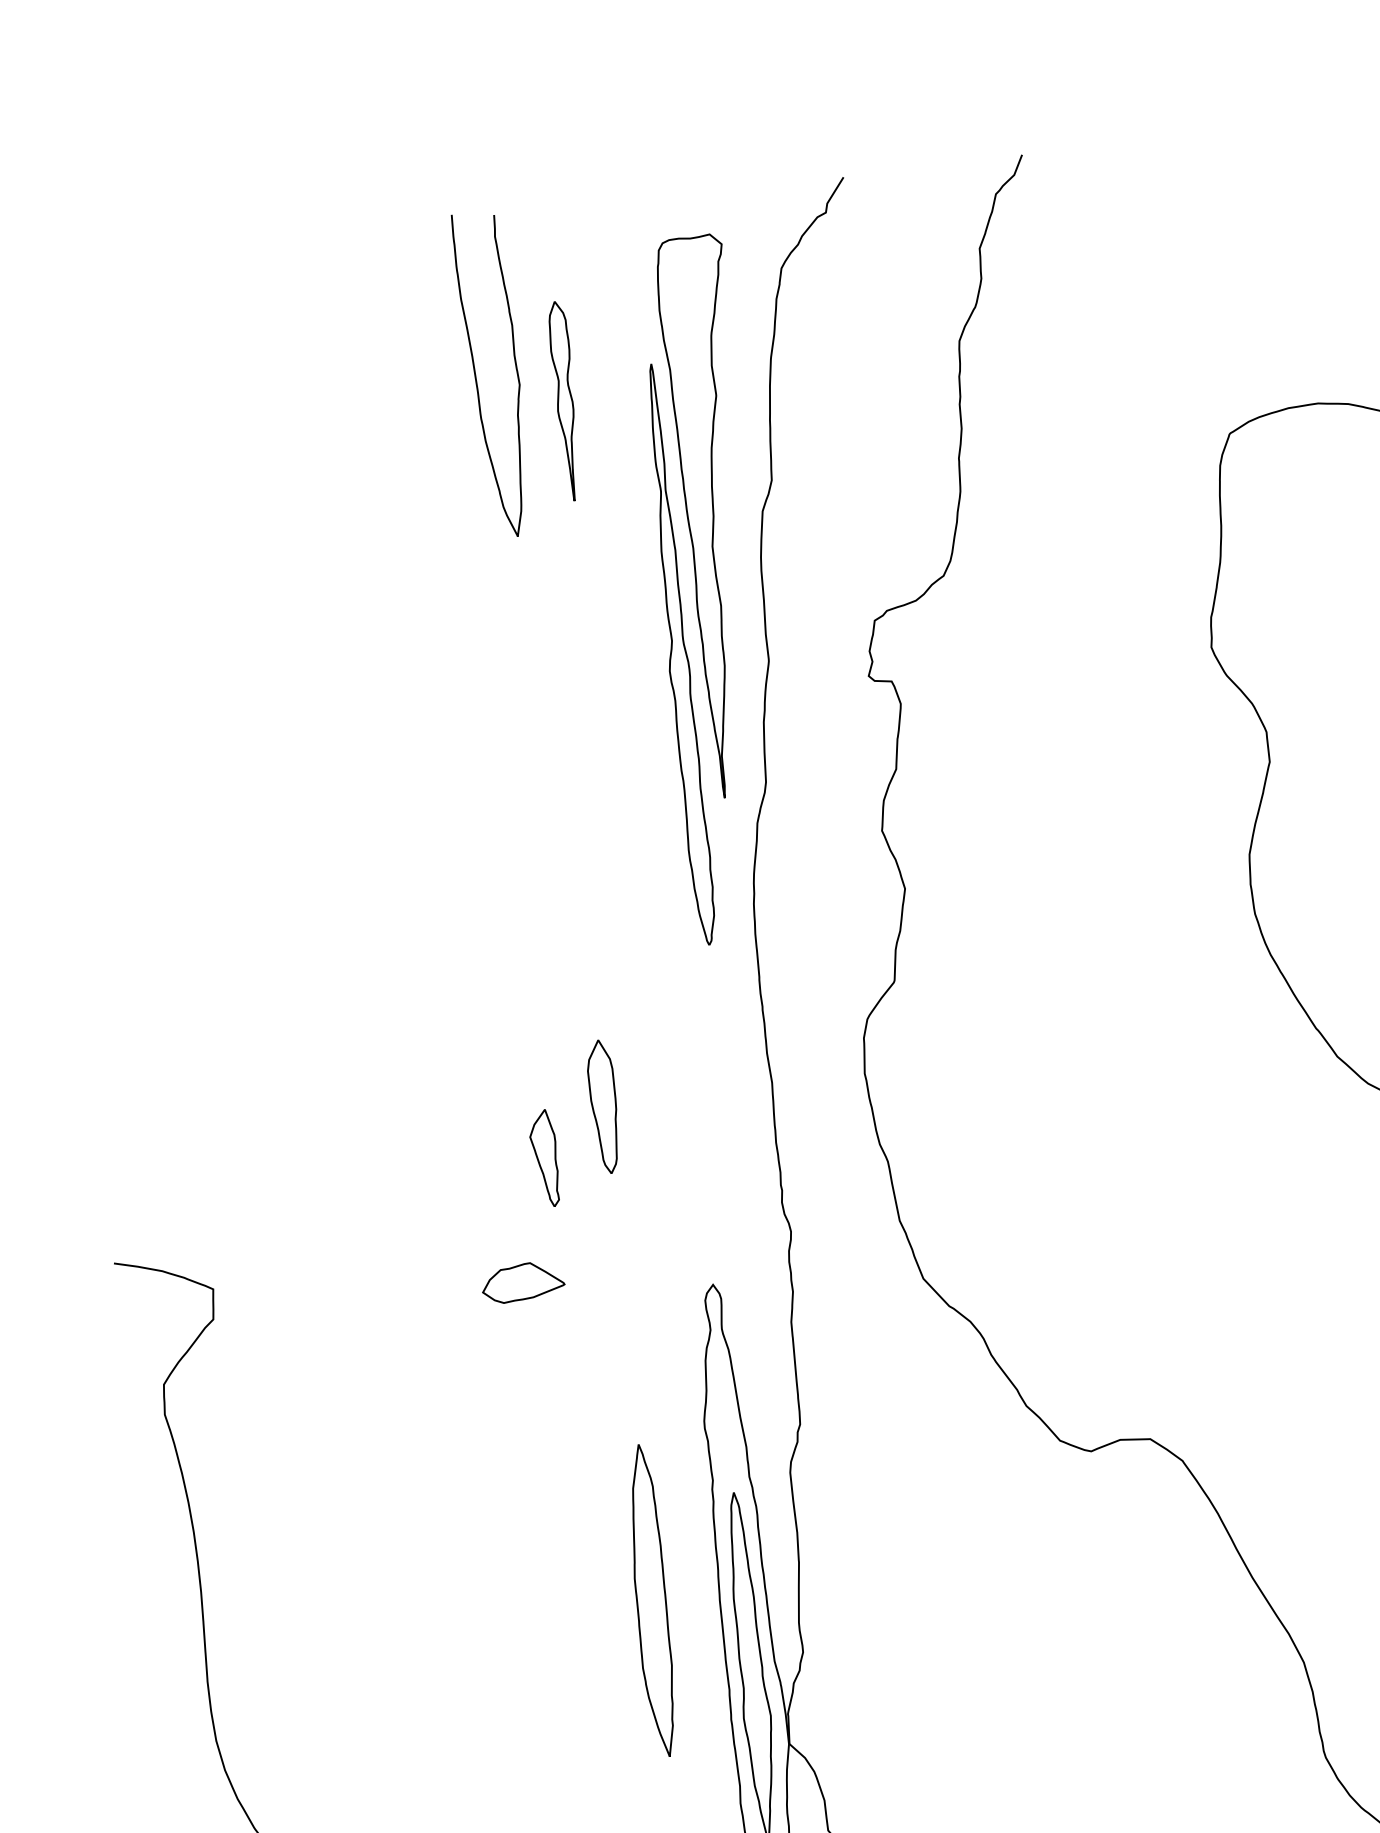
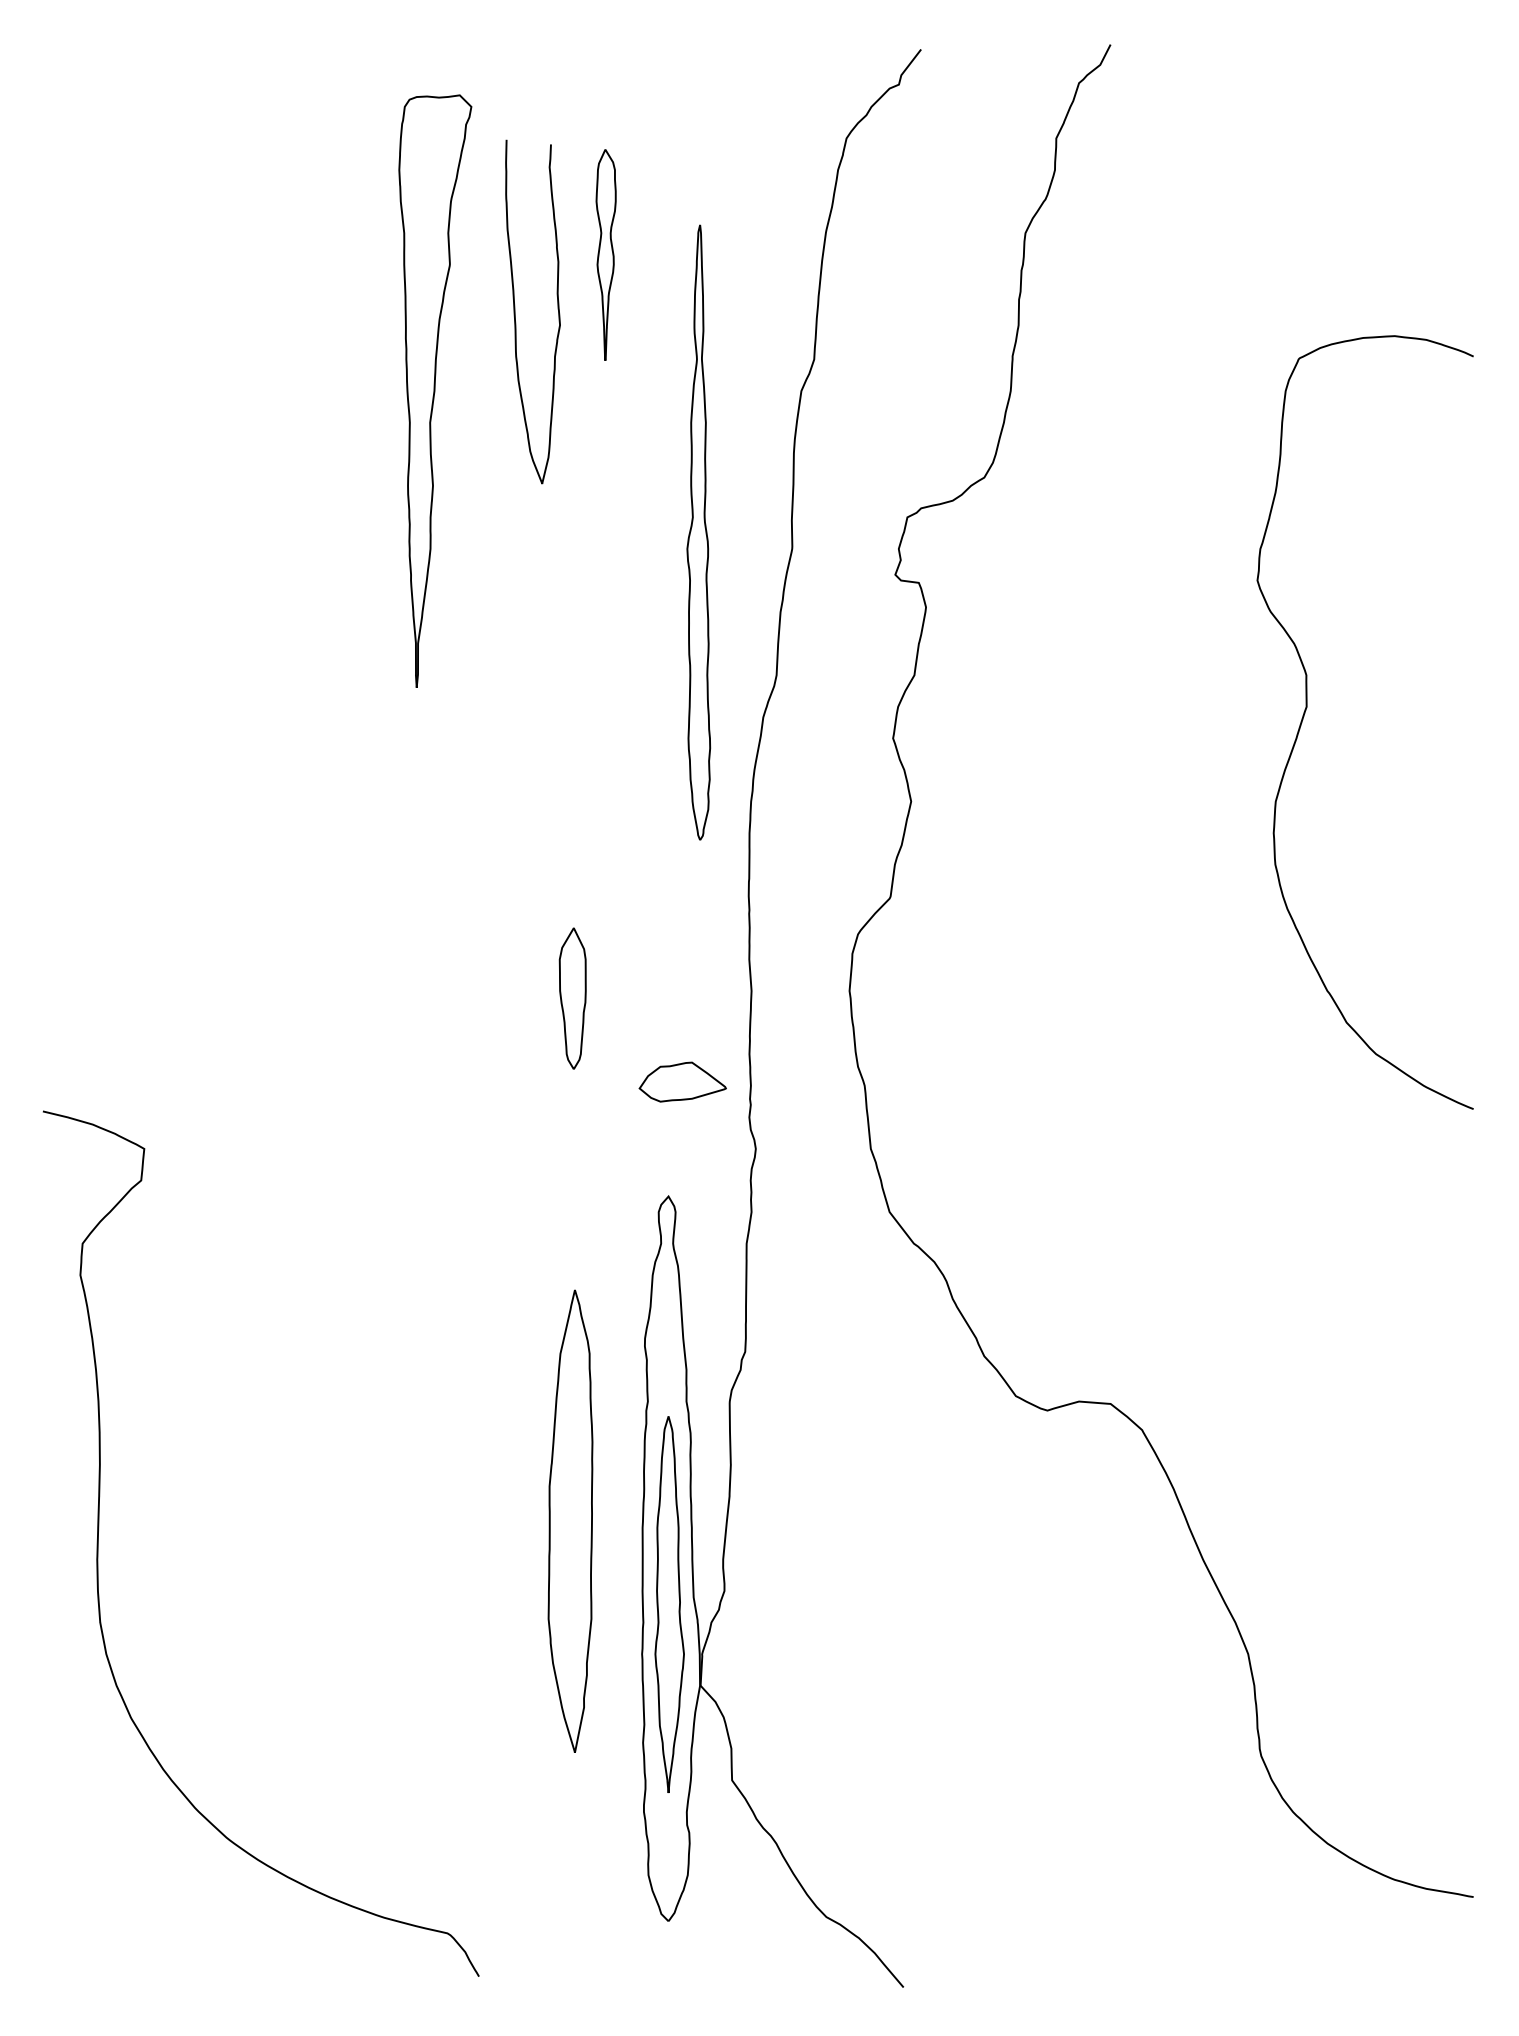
curve: (476, 376) -> (515, 311), moved
part: (714, 515) -> (435, 390), moved
part: (544, 1158) -> (505, 1046), removed
part: (522, 1281) -> (682, 1081), moved
part: (650, 1600) -> (570, 1520), size x1.4

